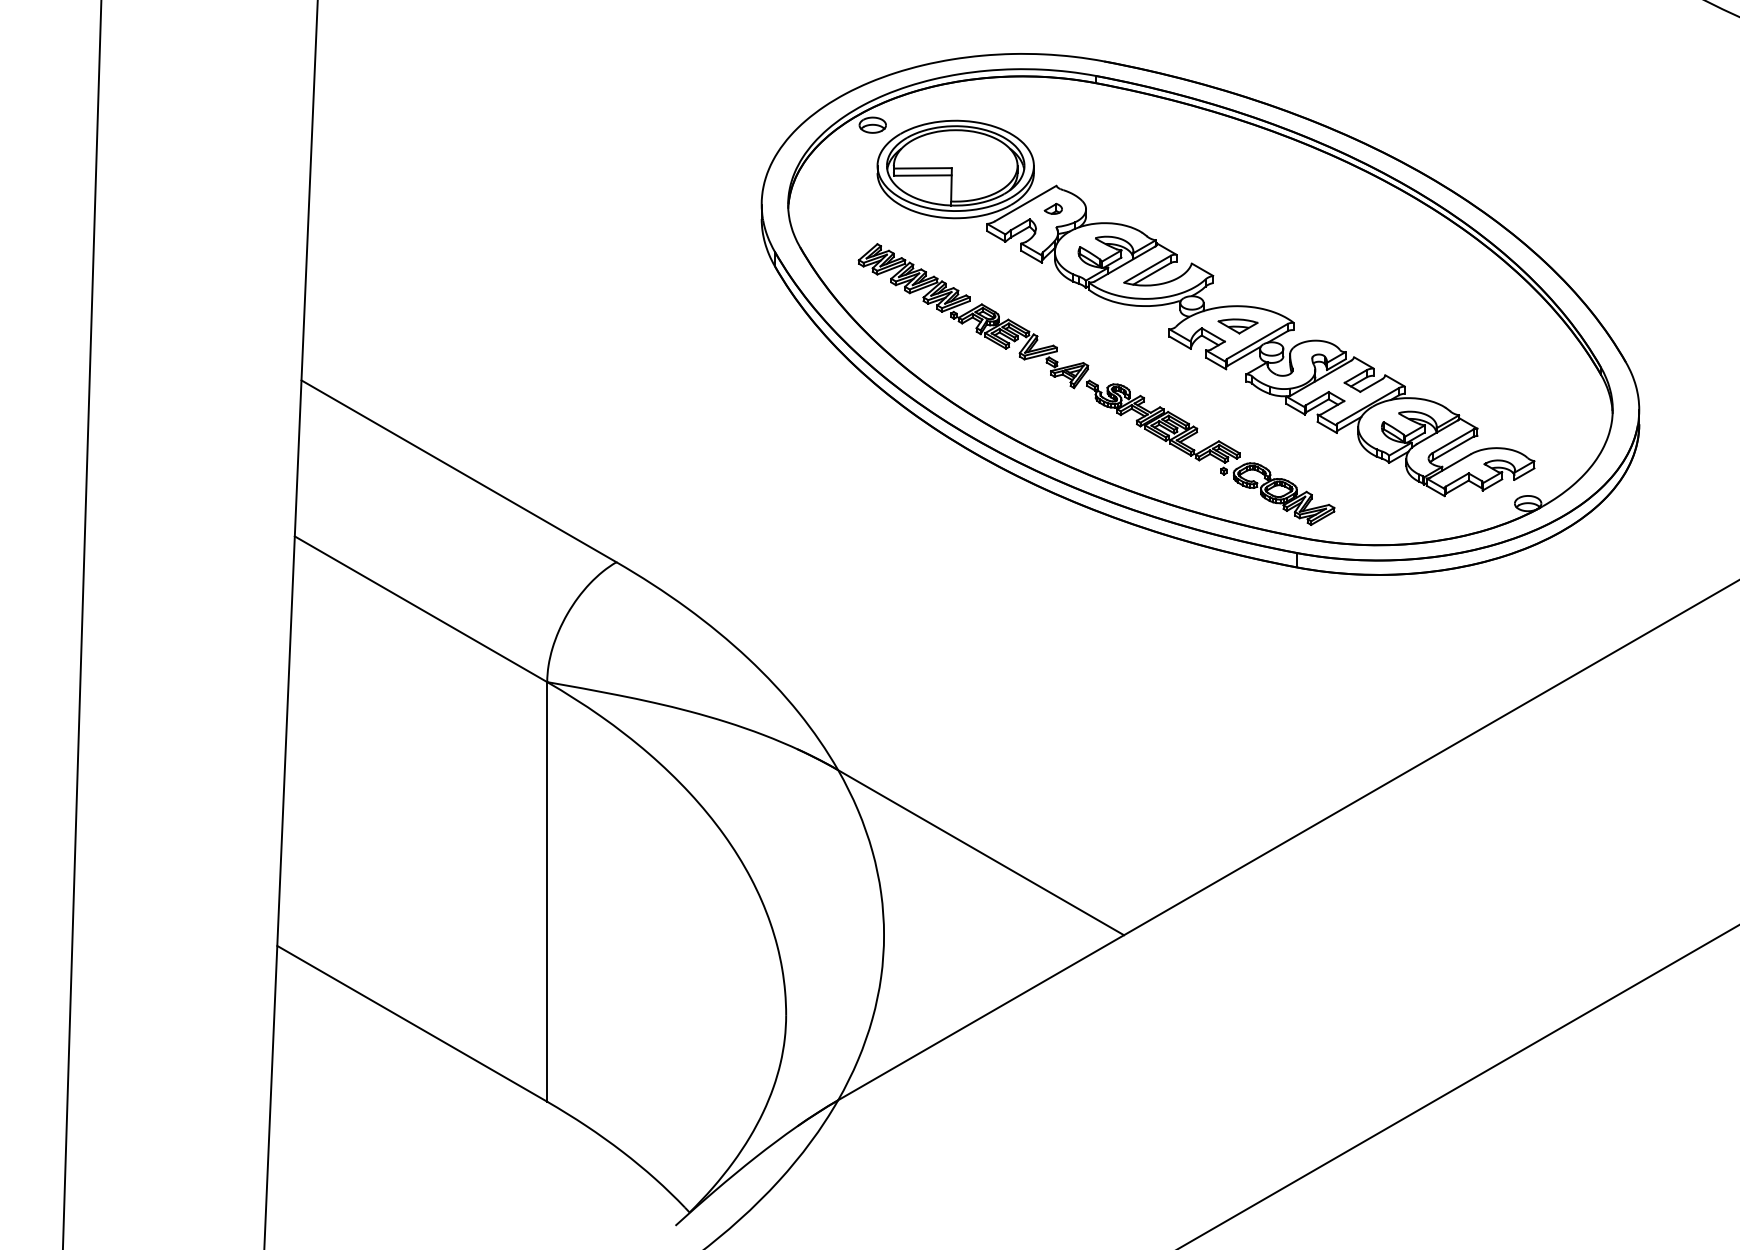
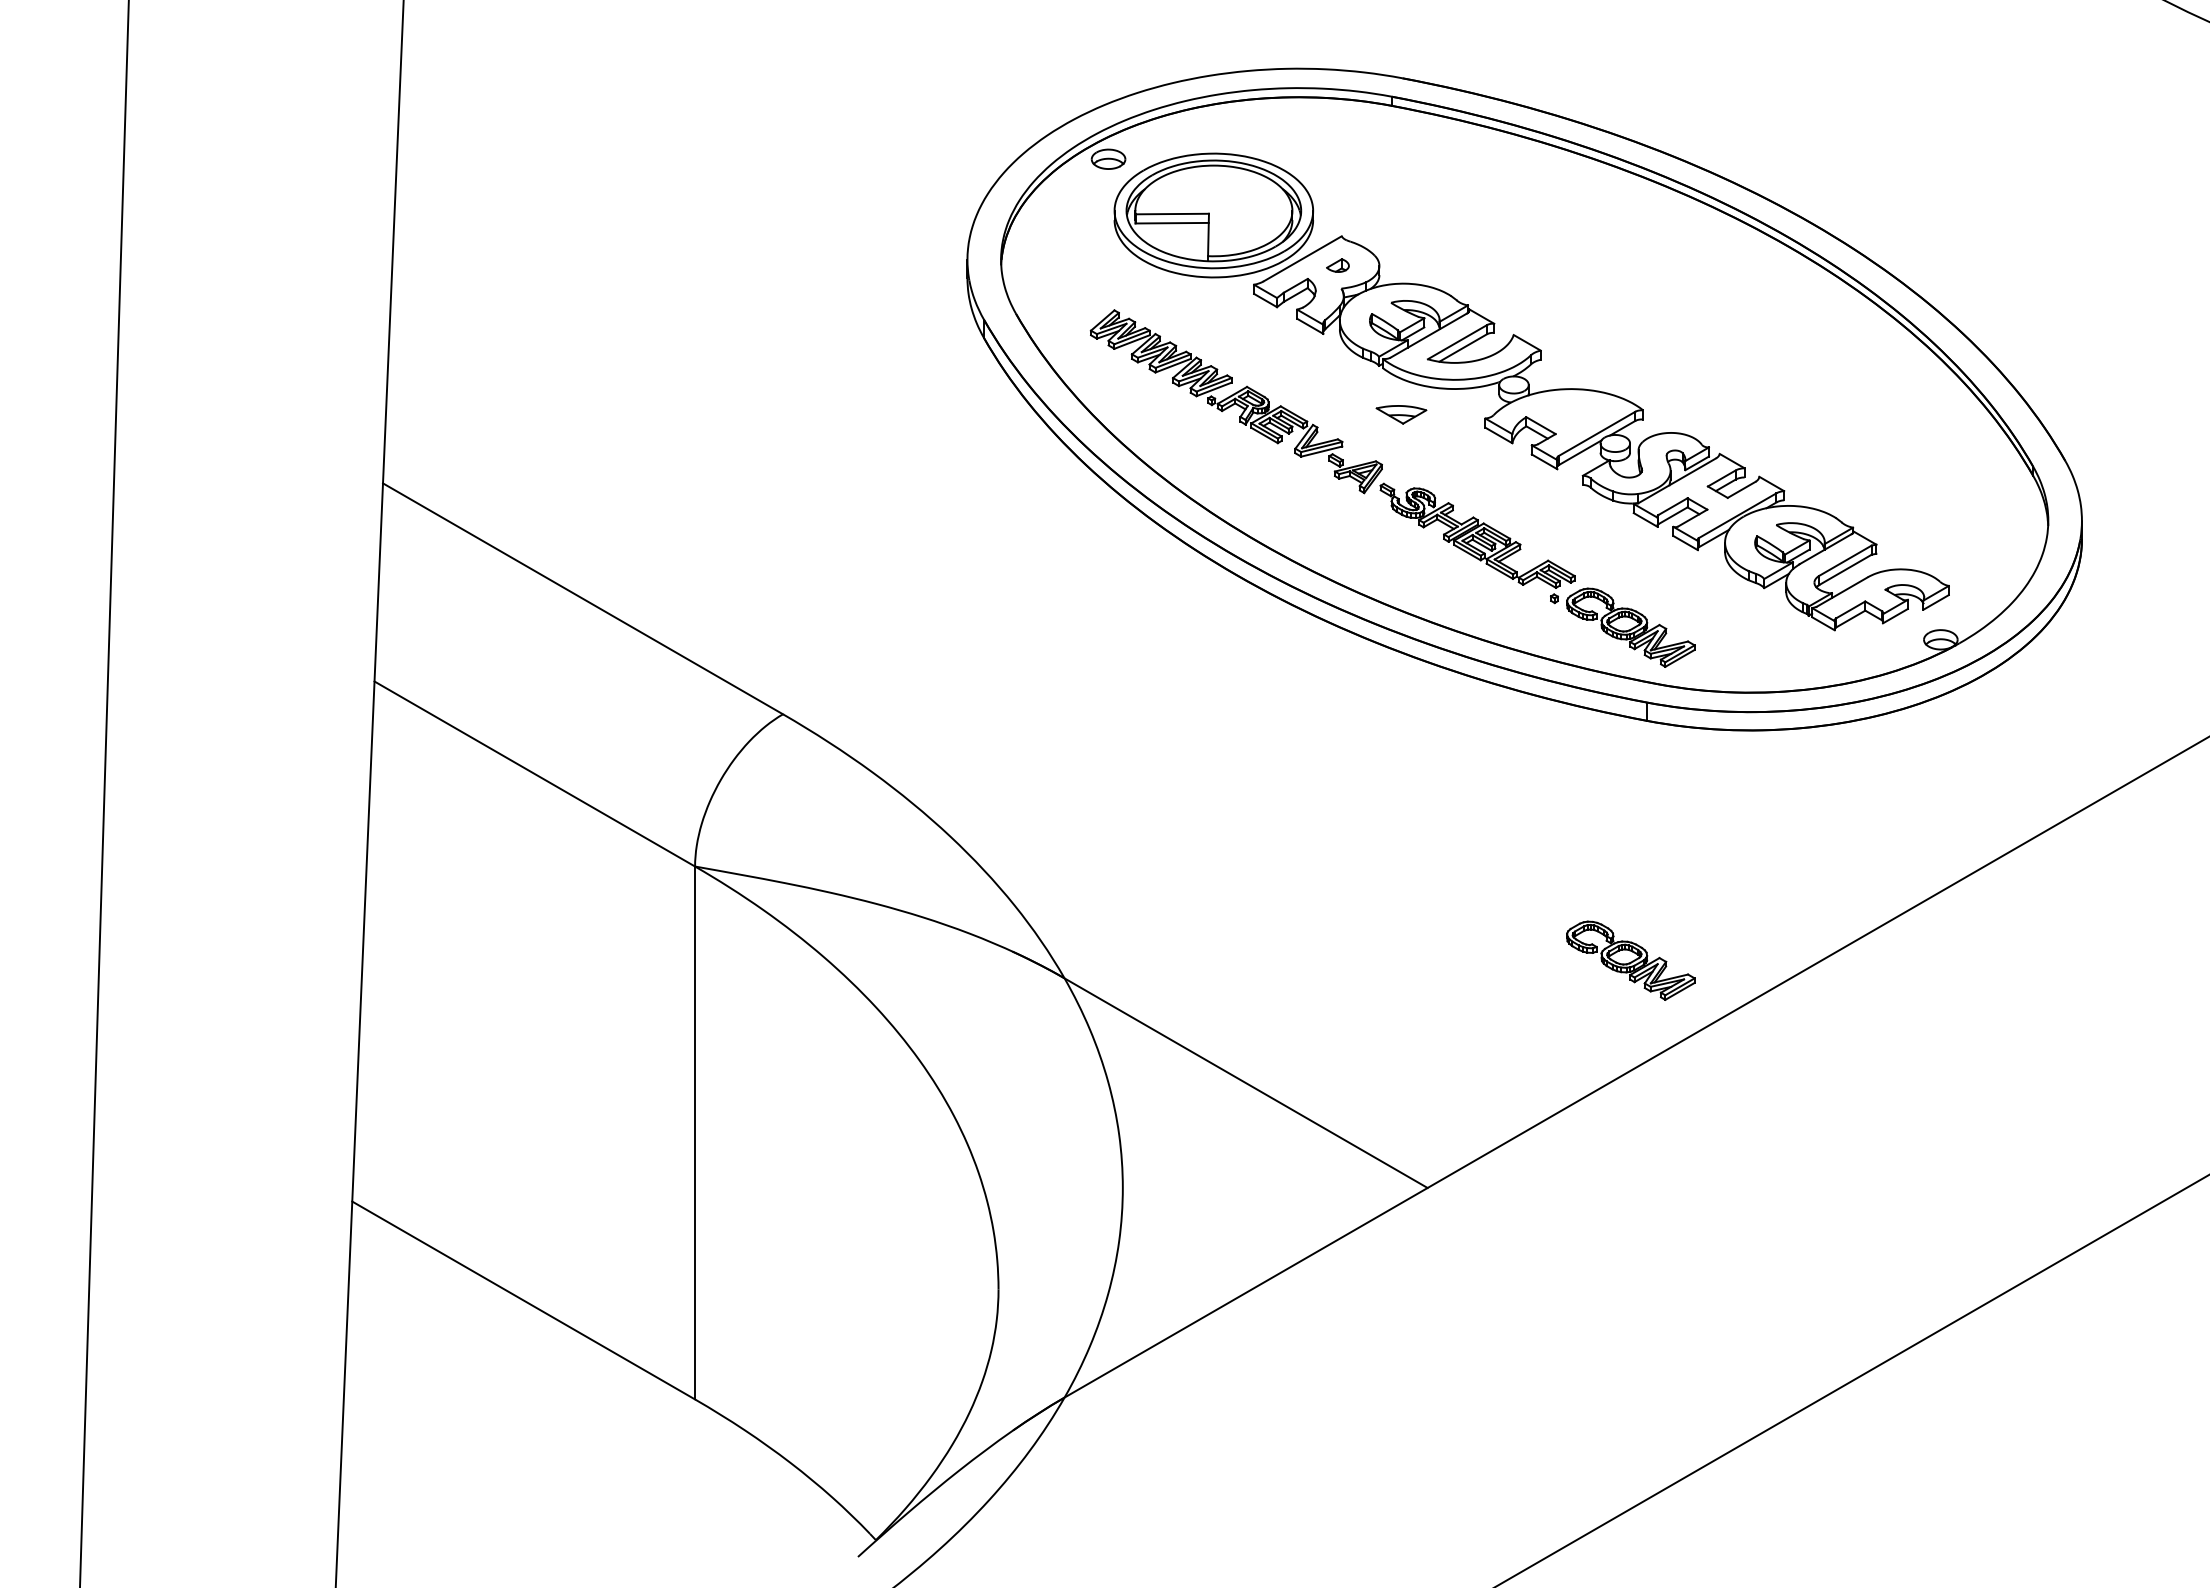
part: (1238, 326) -> (1401, 414), moved
part: (1283, 756) -> (1630, 960), added

